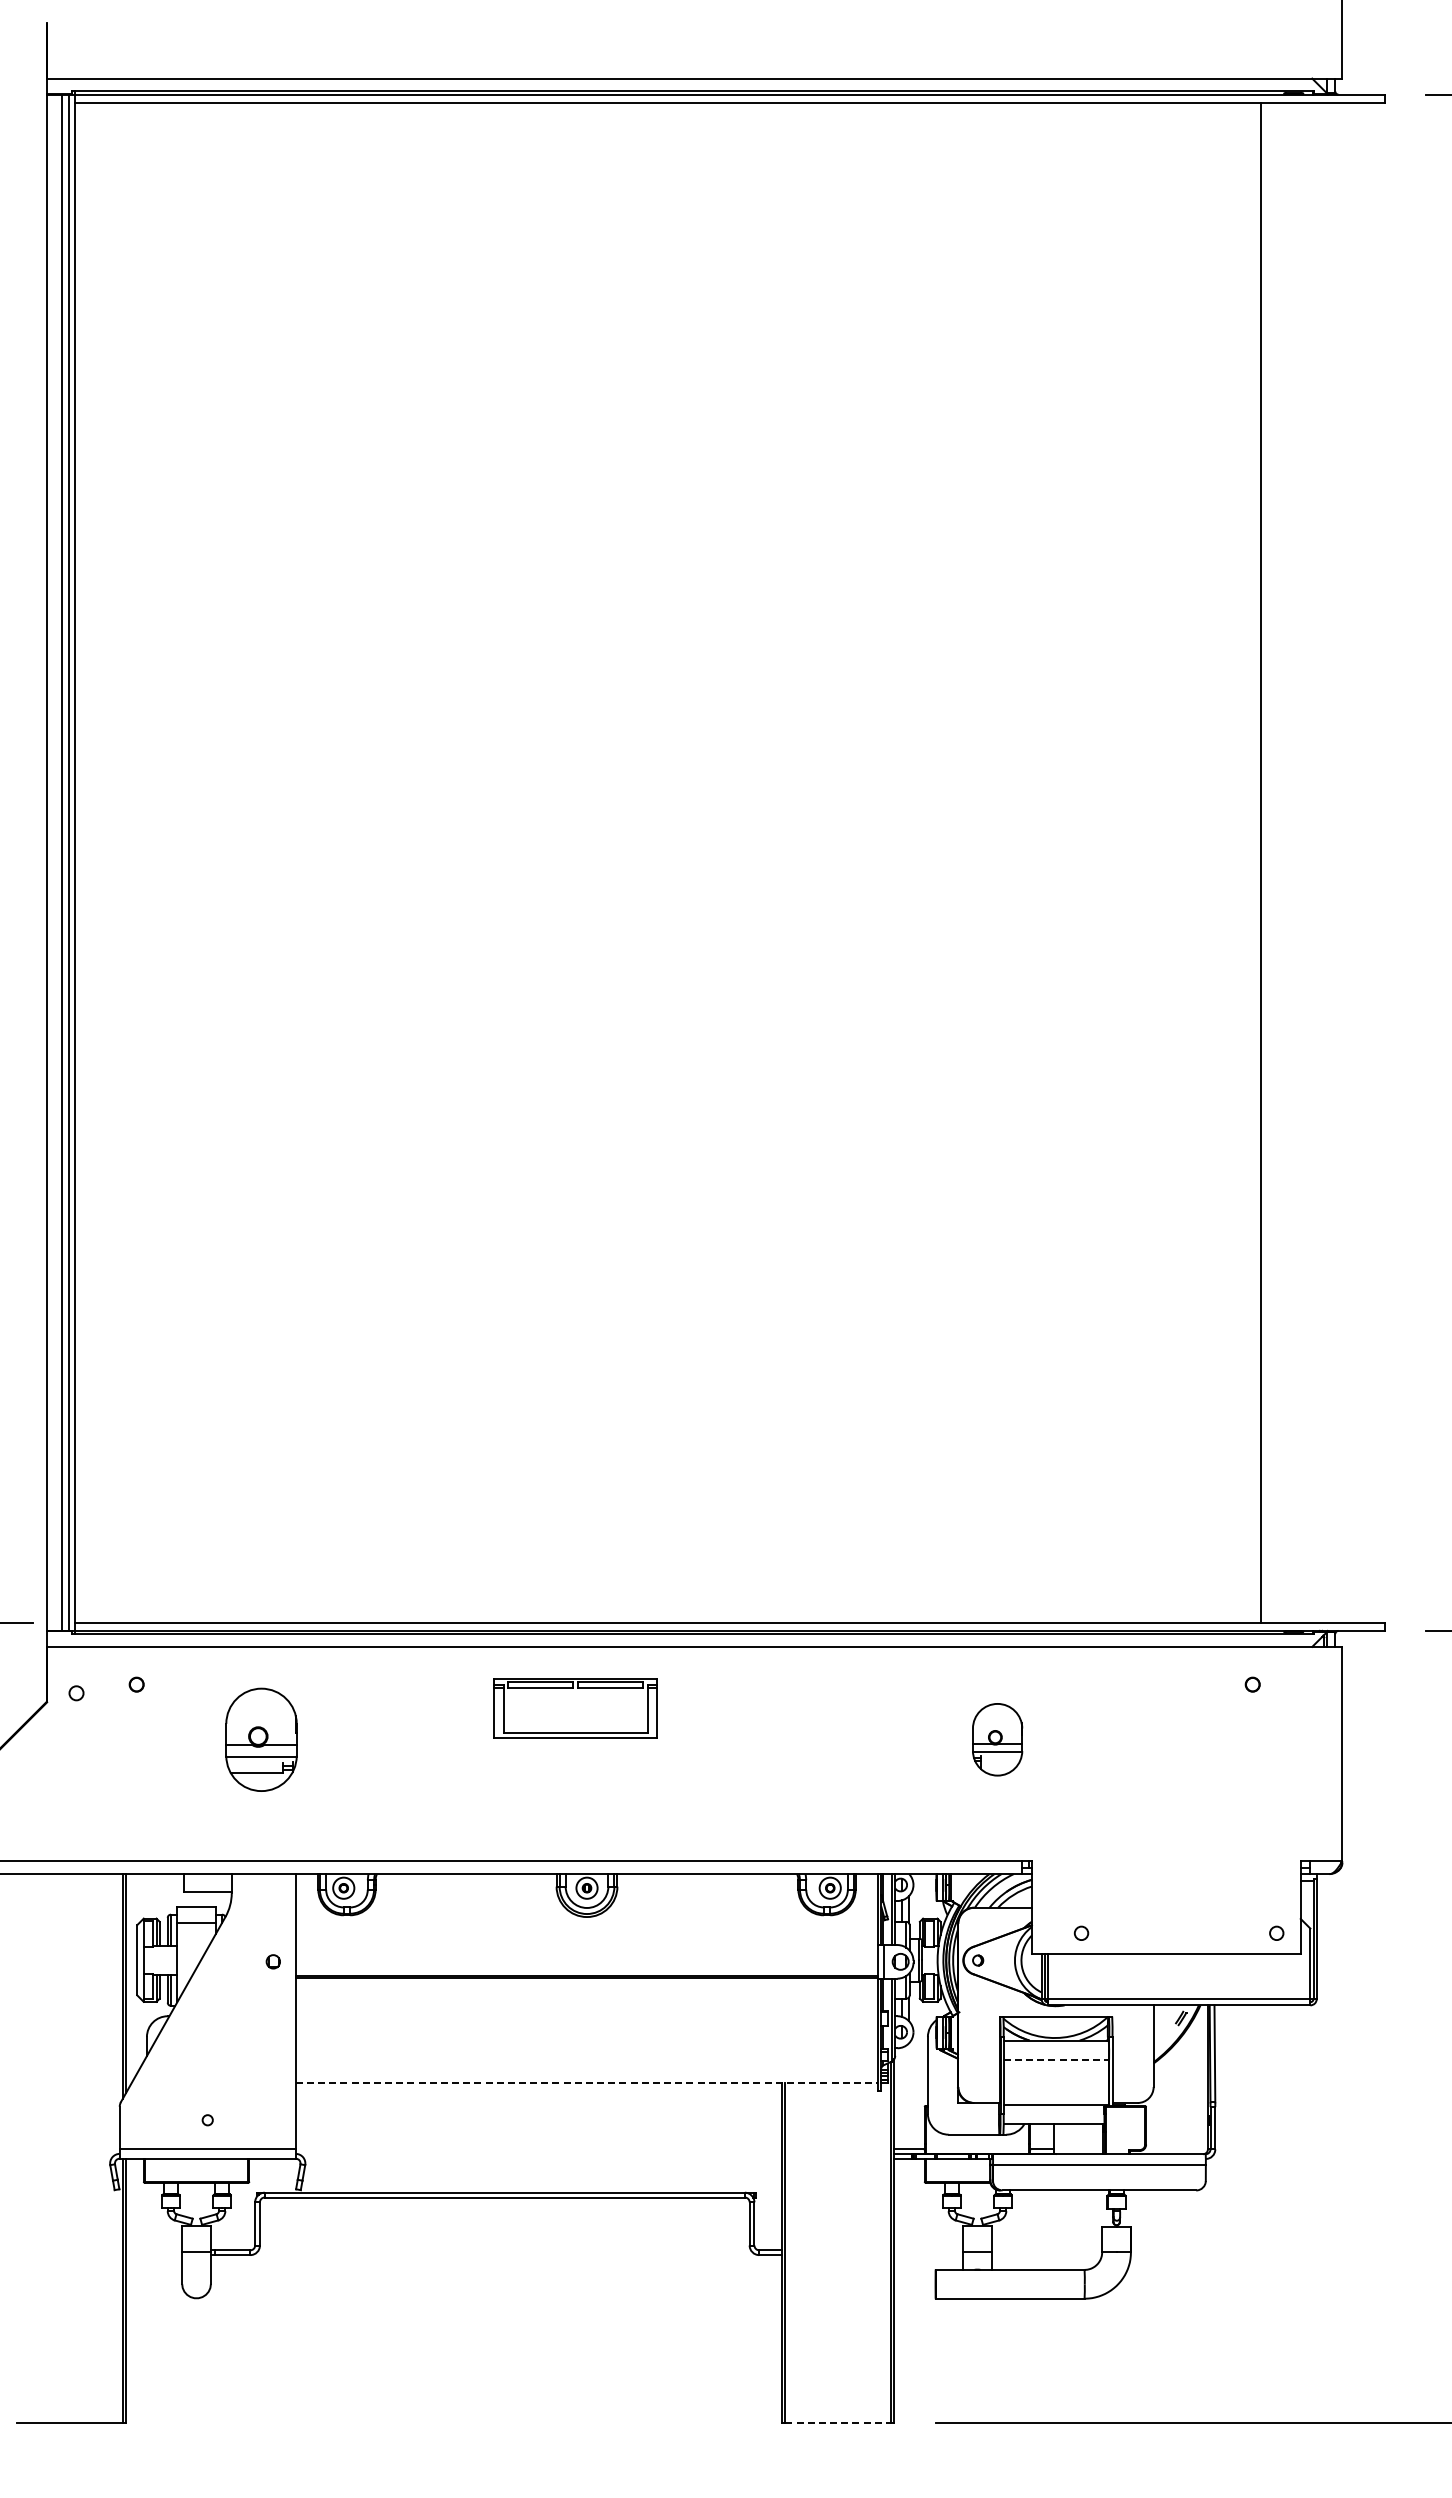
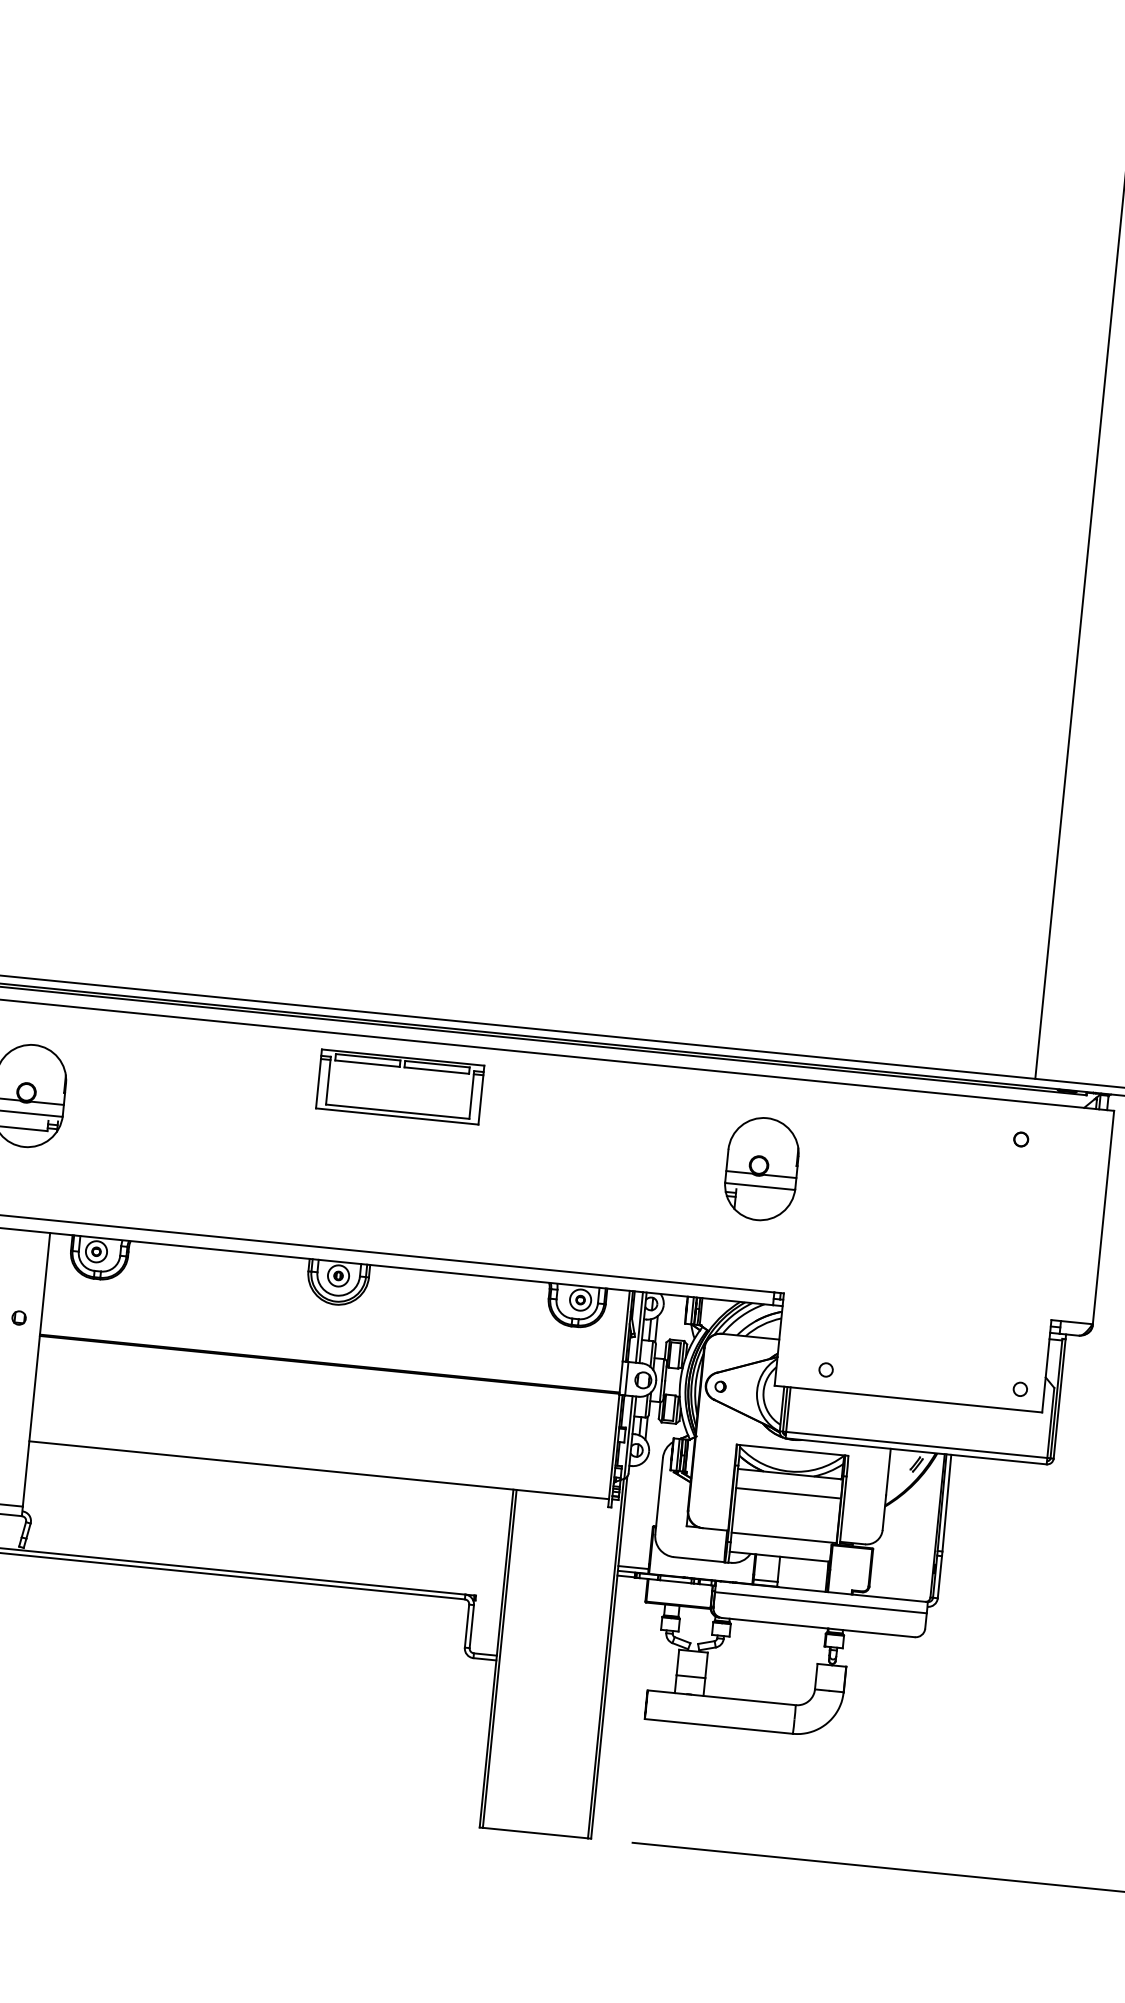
part: (575, 1708) -> (400, 1087), moved
part: (997, 1739) -> (761, 1168), size x1.43
line: (1056, 2059) -> (788, 1493), dashed -> solid
line: (587, 2083) -> (319, 1470), dashed -> solid
line: (838, 2423) -> (535, 1833), dashed -> solid

